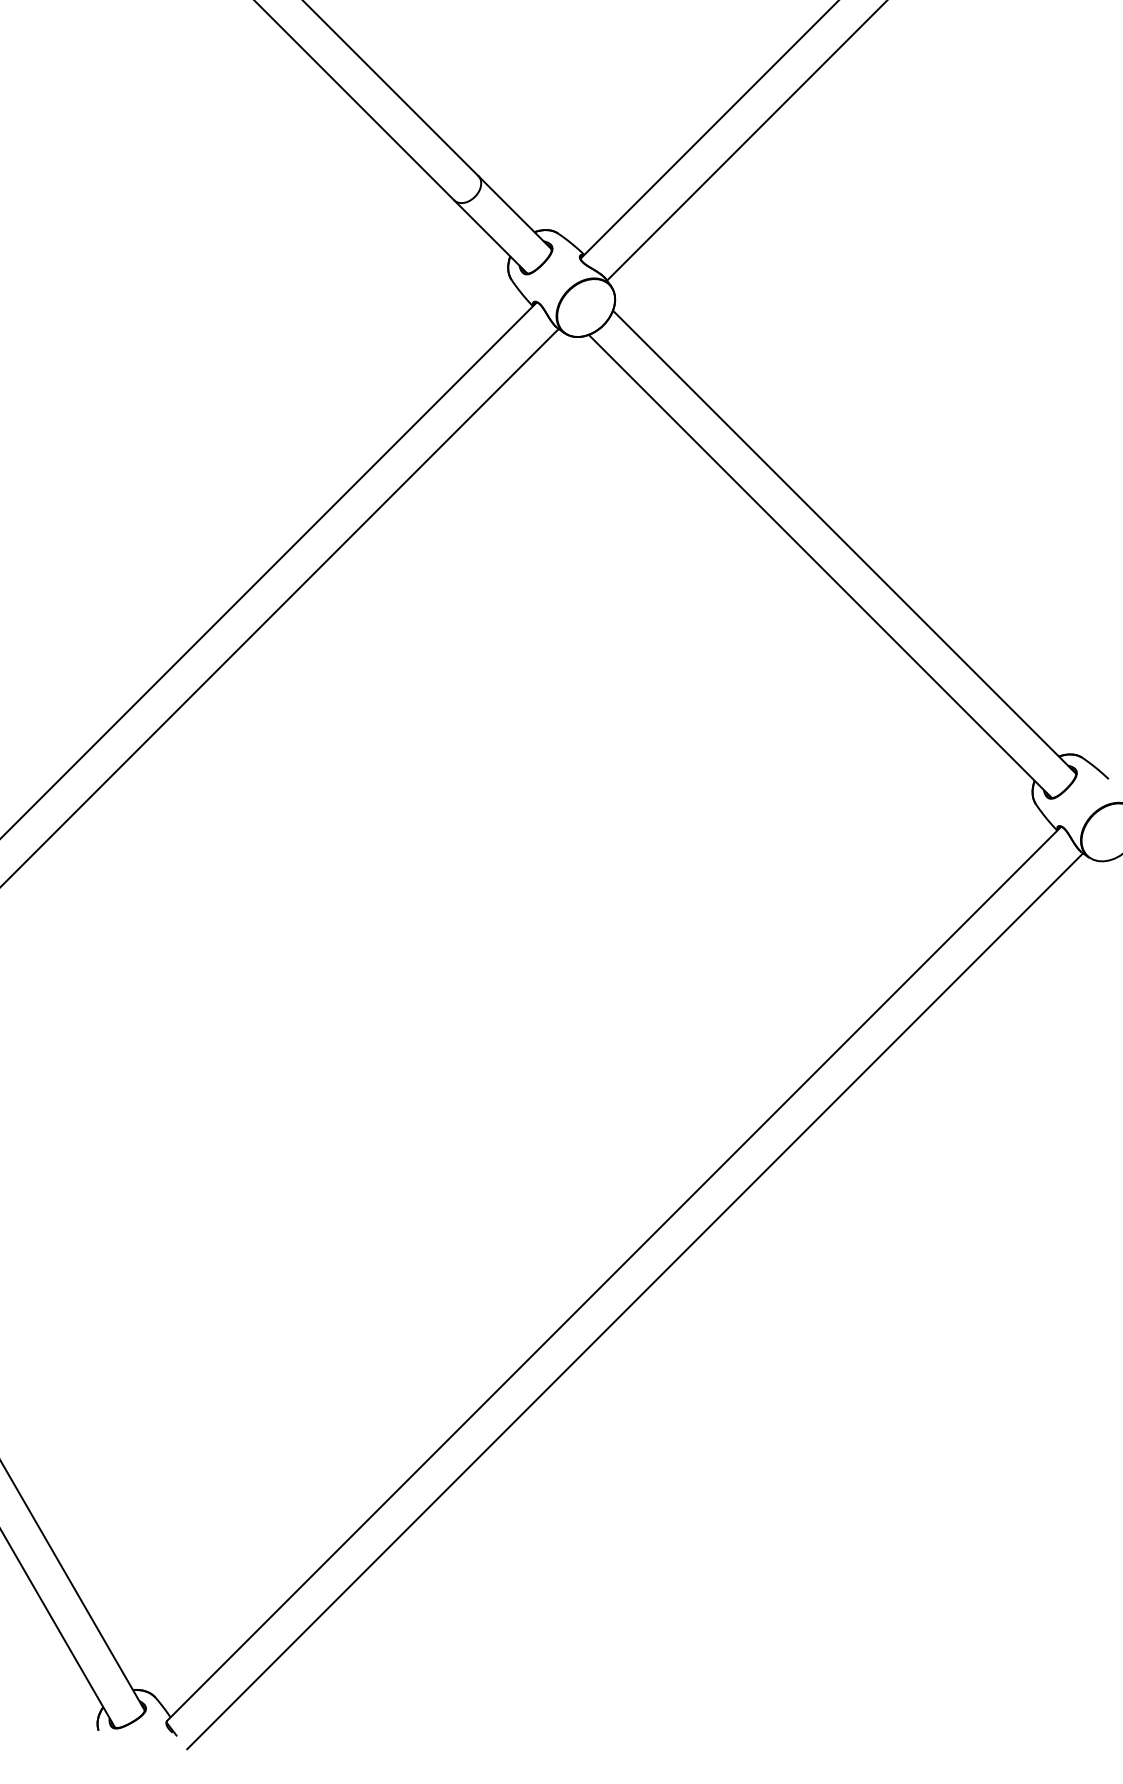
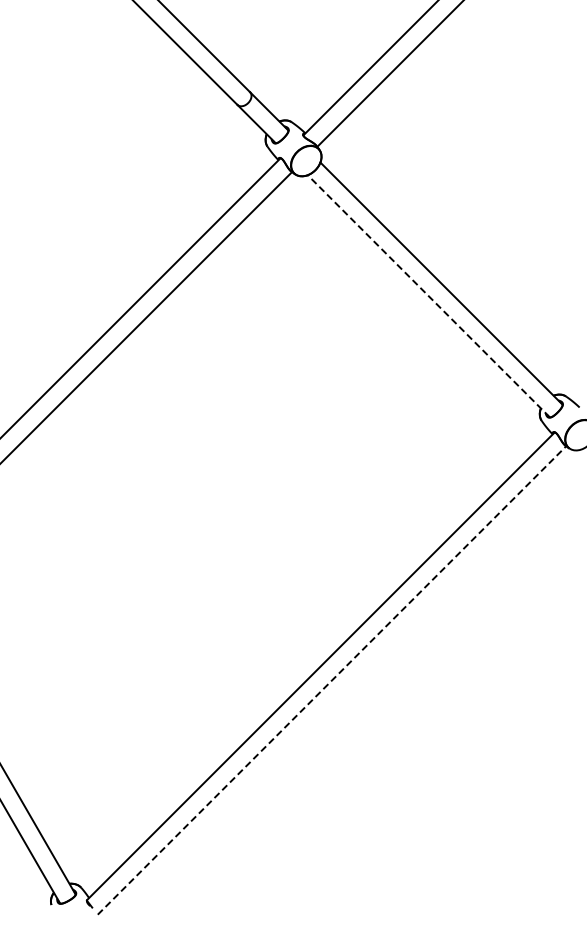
line: (819, 564) -> (428, 295), solid -> dashed
line: (636, 1301) -> (332, 680), solid -> dashed

